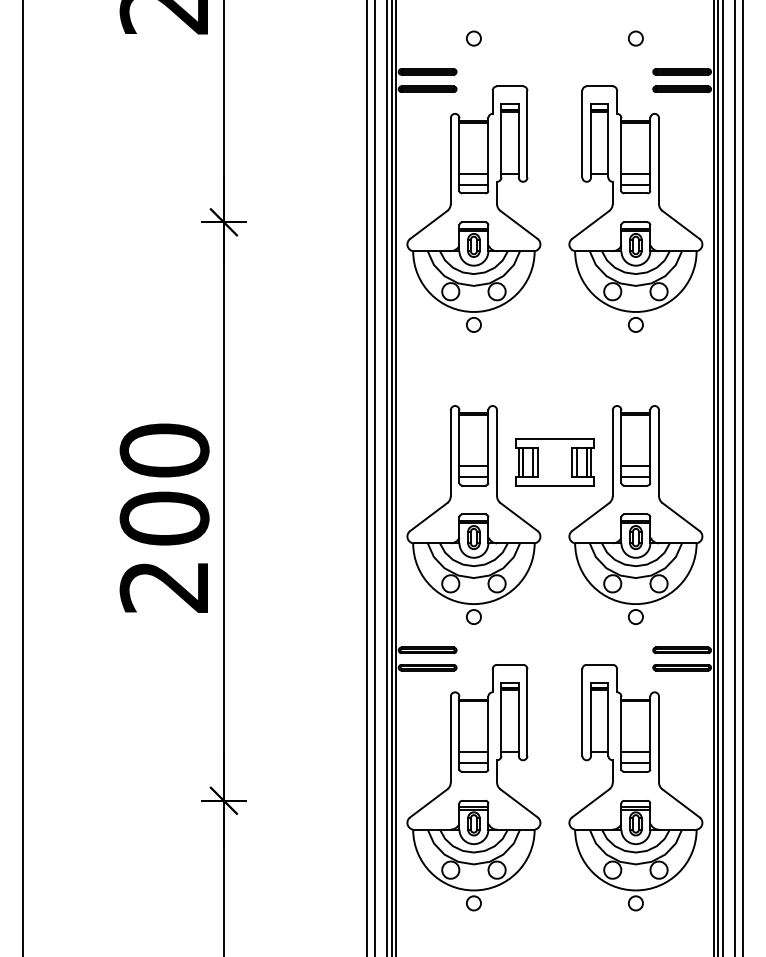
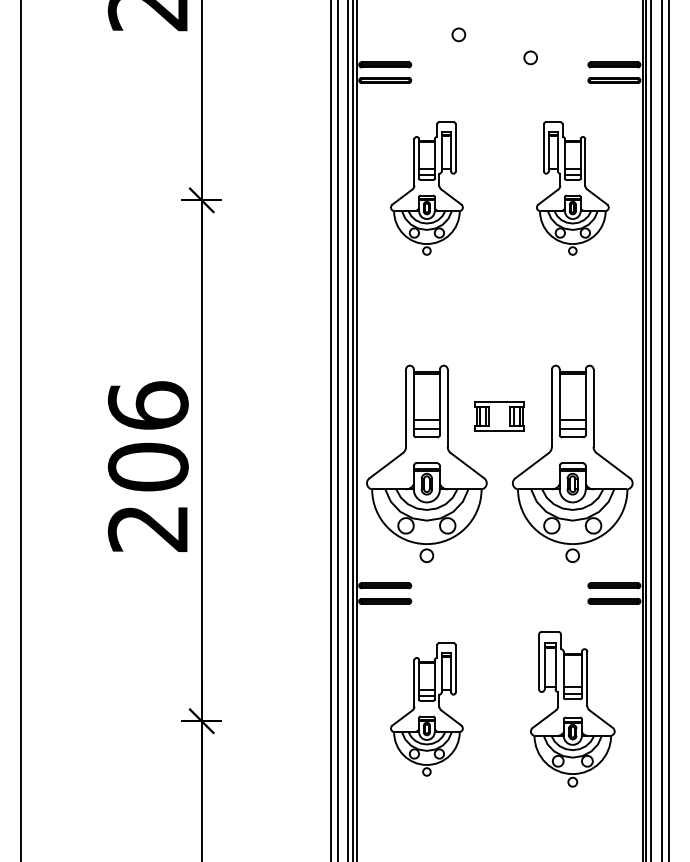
circle: (473, 38) -> (458, 34), moved
circle: (635, 38) -> (530, 57), moved
part: (473, 209) -> (426, 188), size x0.6
part: (635, 209) -> (572, 188), size x0.6
text: (163, 450) -> (147, 405), 200 -> 206
part: (554, 462) -> (499, 416), size x0.7
part: (635, 786) -> (572, 708), size x0.7
part: (473, 787) -> (426, 709), size x0.6

